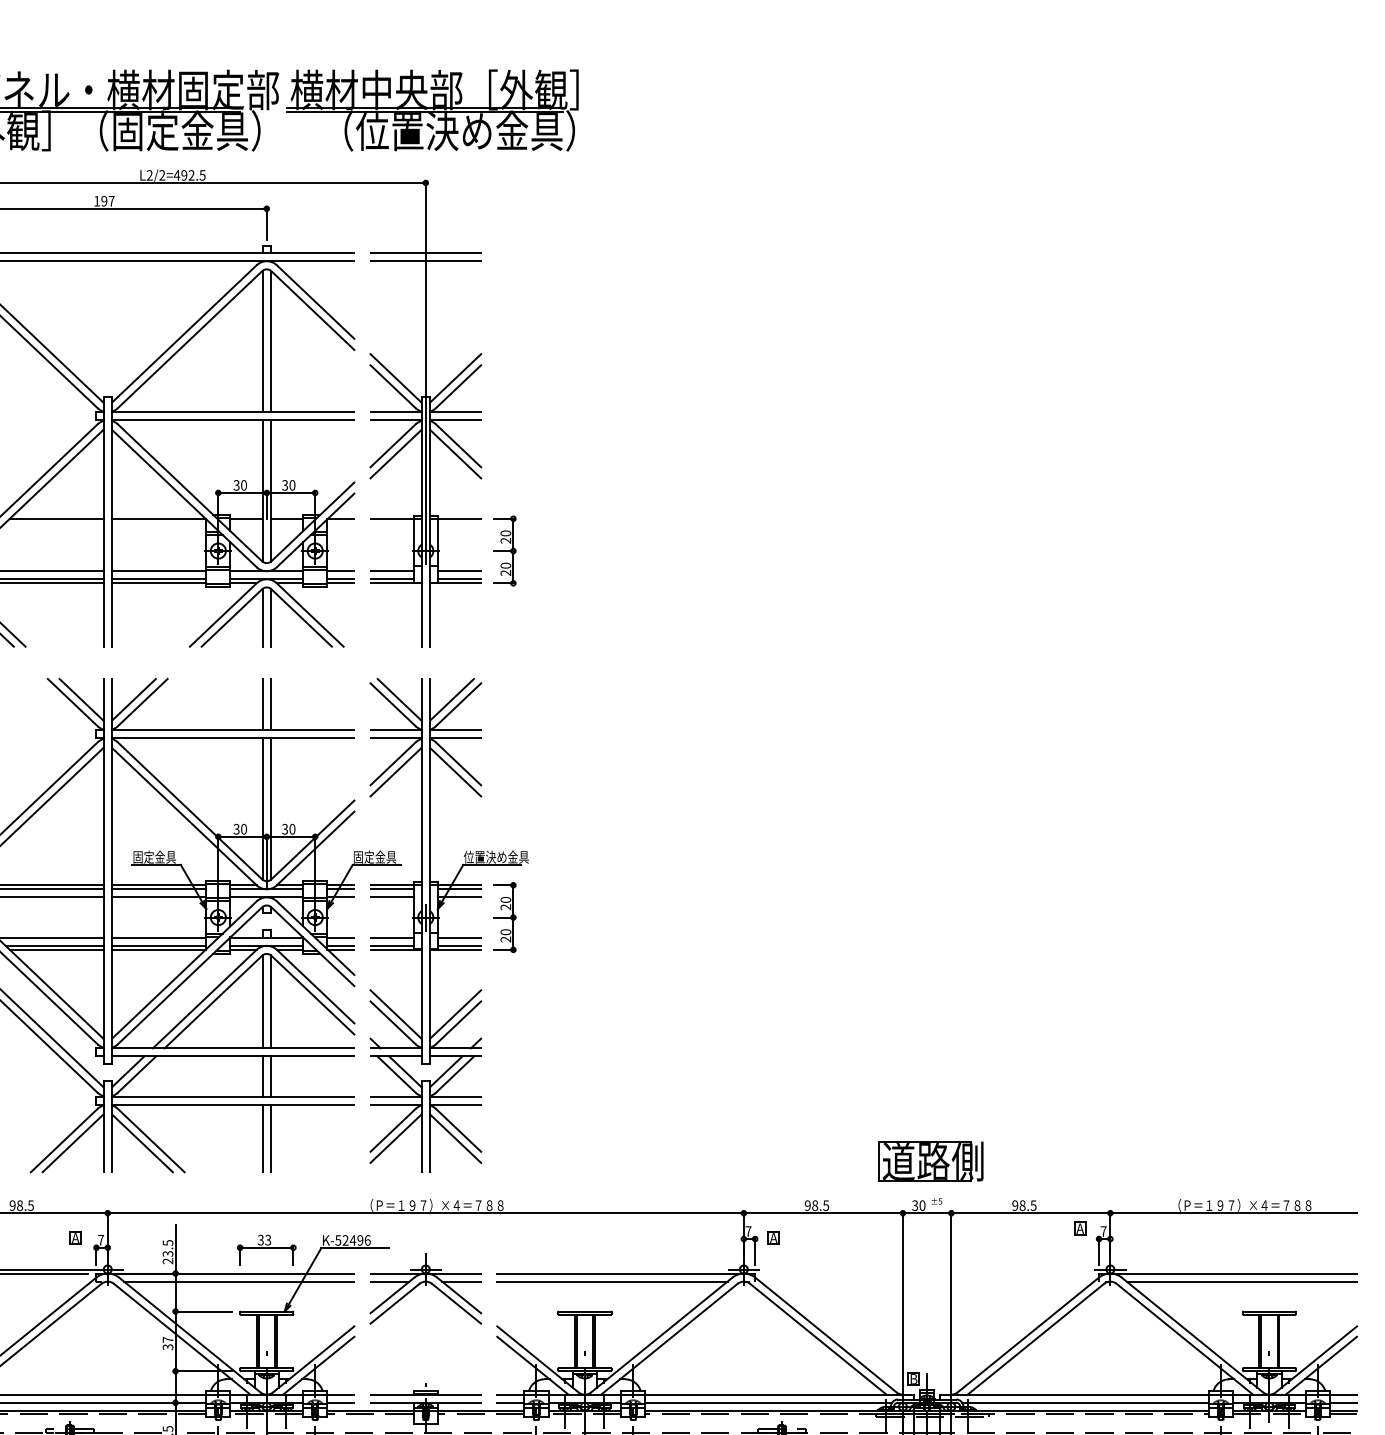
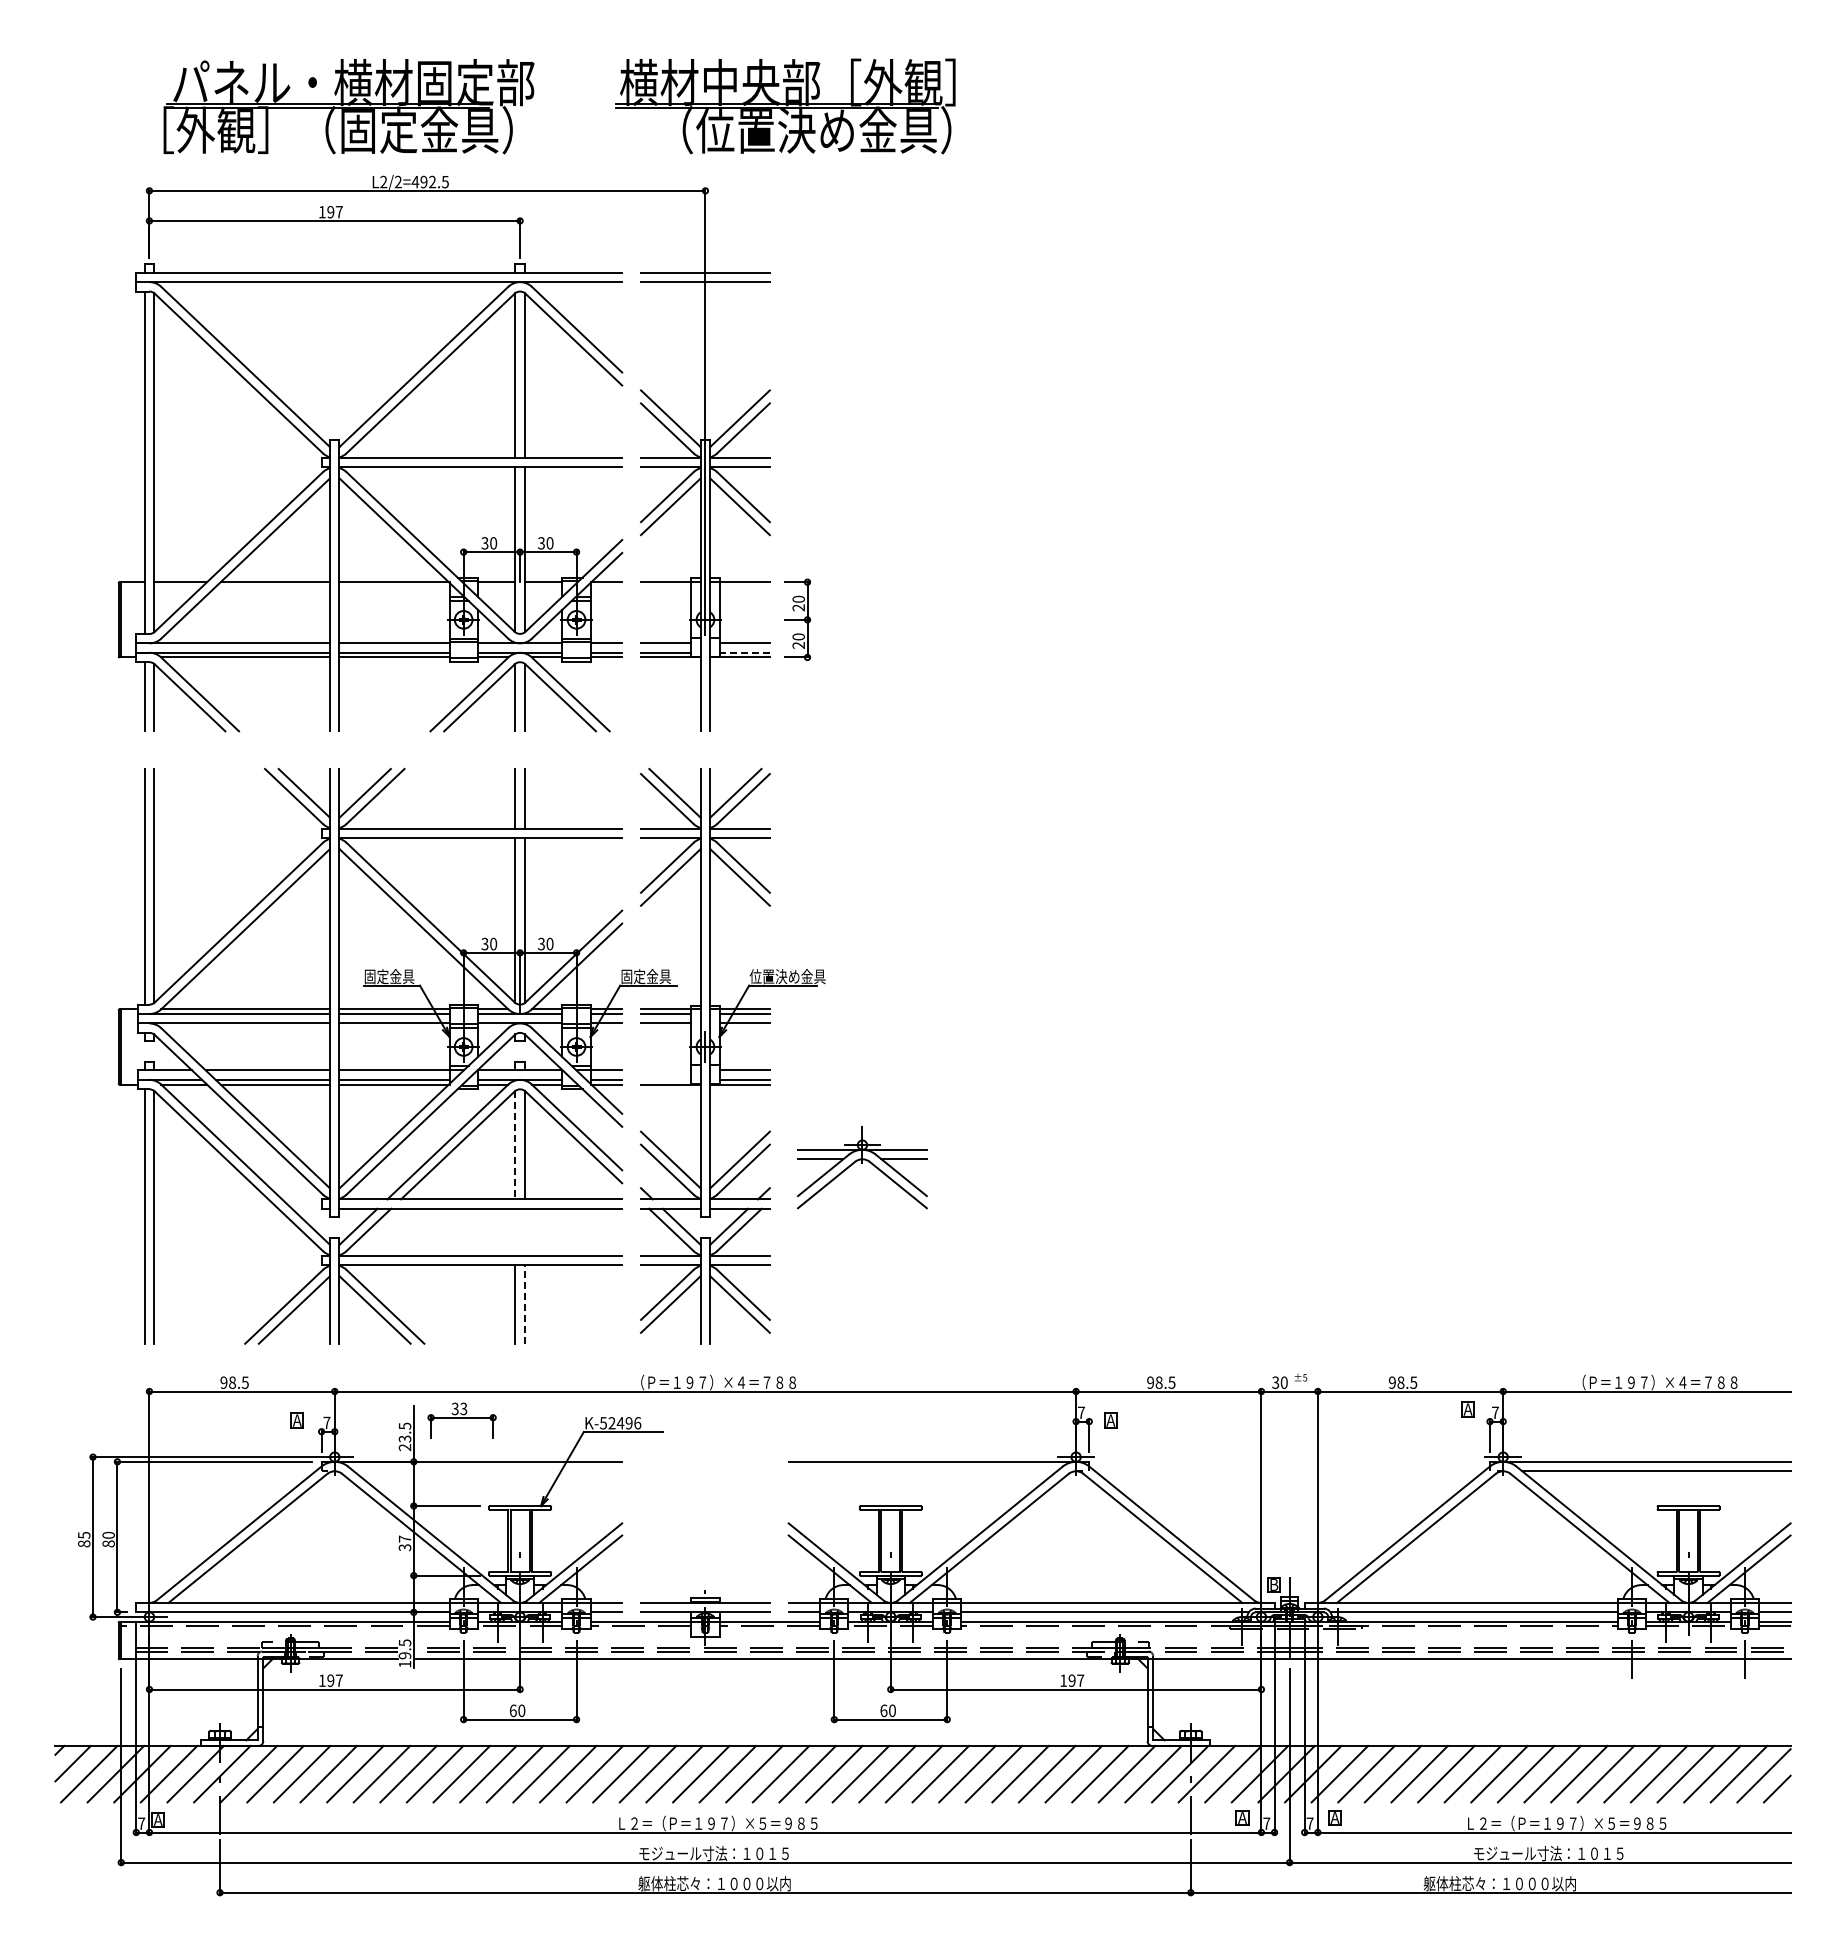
part: (432, 110) -> (785, 106), moved
line: (459, 579) -> (744, 652), solid -> dashed
part: (504, 917) -> (797, 1046), removed
line: (392, 937) -> (666, 1070), removed
line: (392, 945) -> (666, 1079), removed
line: (262, 1002) -> (515, 1145), solid -> dashed
line: (262, 1075) -> (515, 1231), removed
line: (270, 1075) -> (524, 1231), removed
line: (270, 1138) -> (524, 1304), solid -> dashed
part: (930, 1160) -> (1293, 1330), removed
part: (266, 1250) -> (461, 1420), moved
line: (238, 1281) -> (487, 1471), removed
line: (612, 1281) -> (922, 1471), removed
part: (425, 1288) -> (862, 1167), moved

